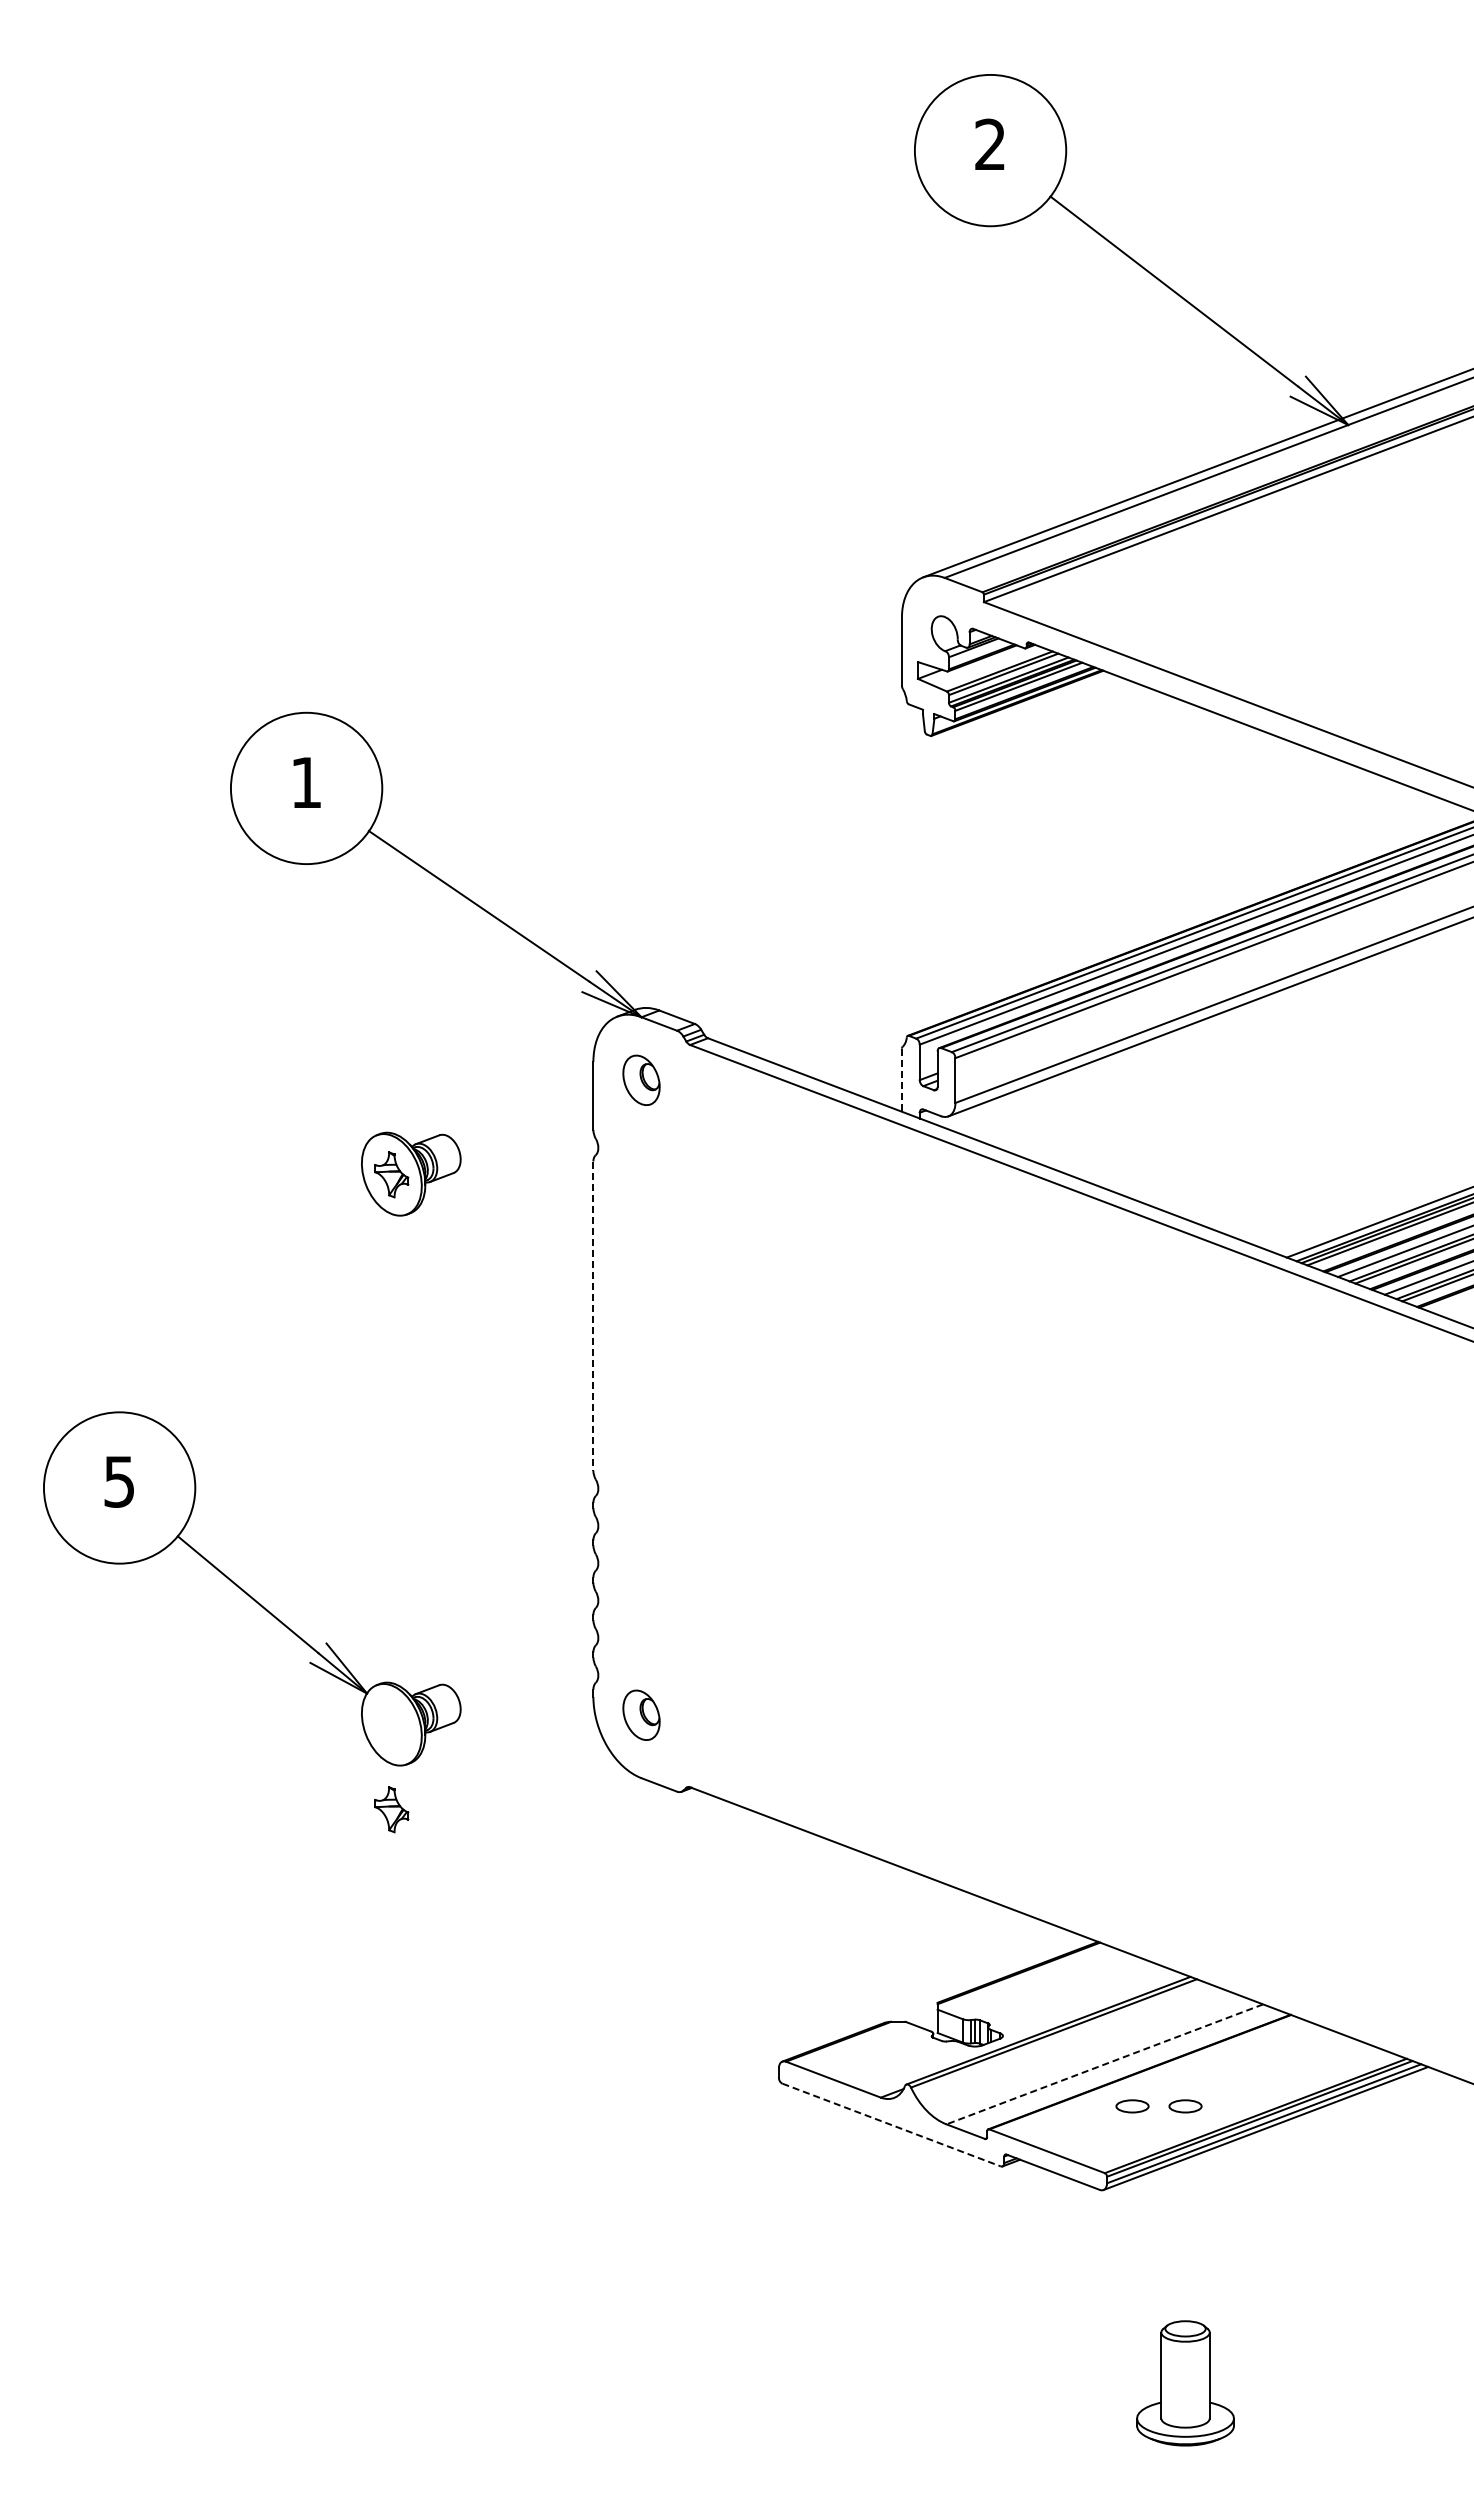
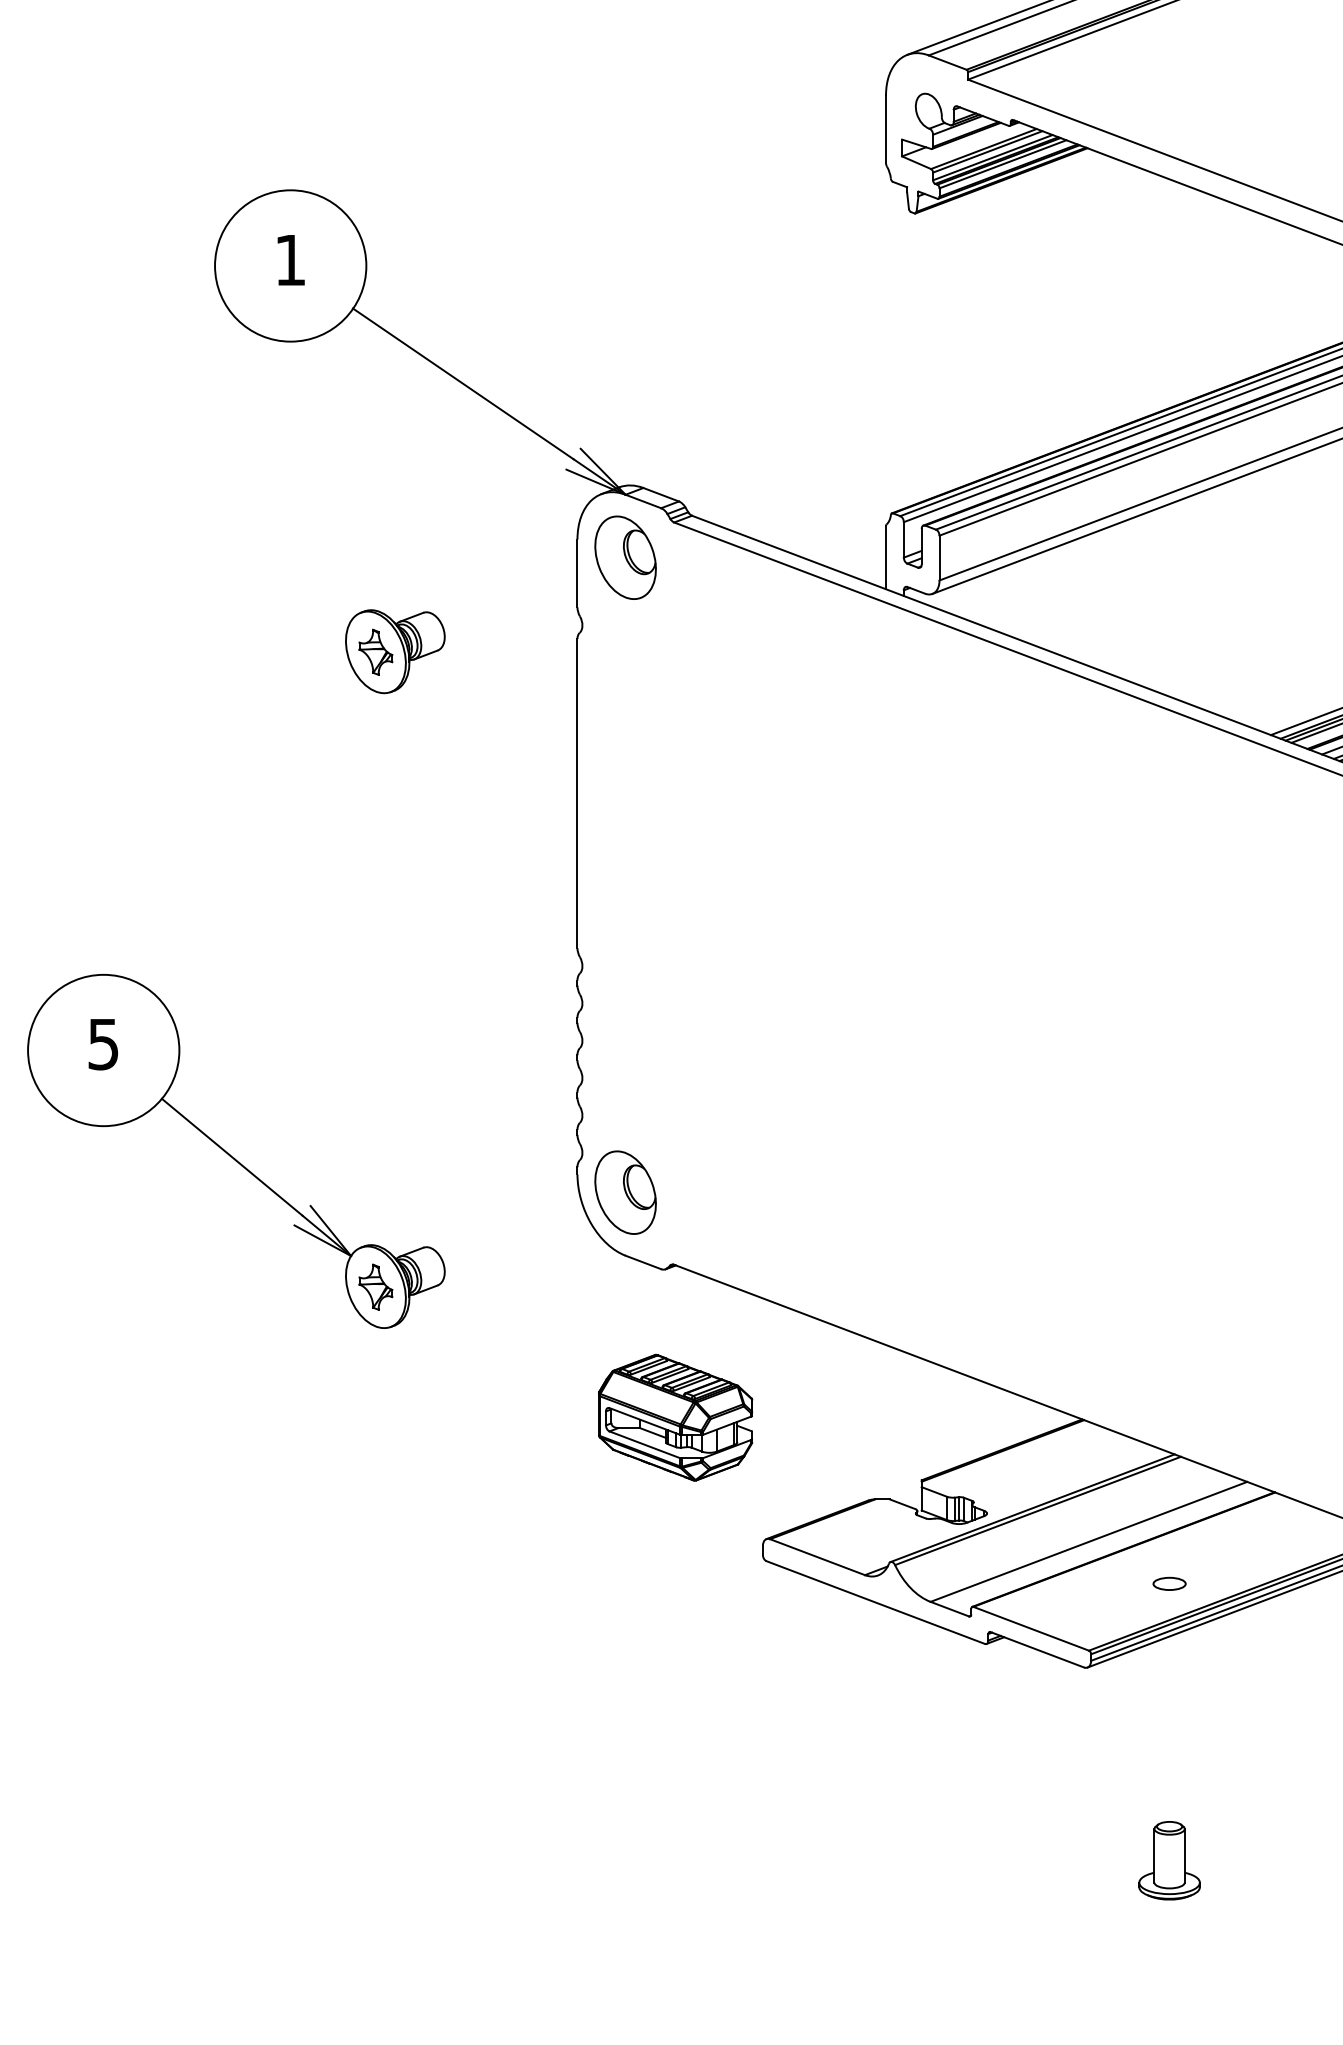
part: (641, 1080) -> (625, 558), size x1.67
line: (901, 1080) -> (885, 558), dashed -> solid
line: (593, 1316) -> (577, 794), dashed -> solid
part: (247, 1592) -> (231, 1155), moved
part: (641, 1715) -> (625, 1193), size x1.67
part: (691, 1939) -> (675, 1417), added
line: (1104, 2064) -> (1088, 1542), dashed -> solid
part: (1132, 2106) -> (1116, 1584), removed
line: (891, 2125) -> (875, 1603), dashed -> solid
part: (1185, 2382) -> (1169, 1860), size x0.62

